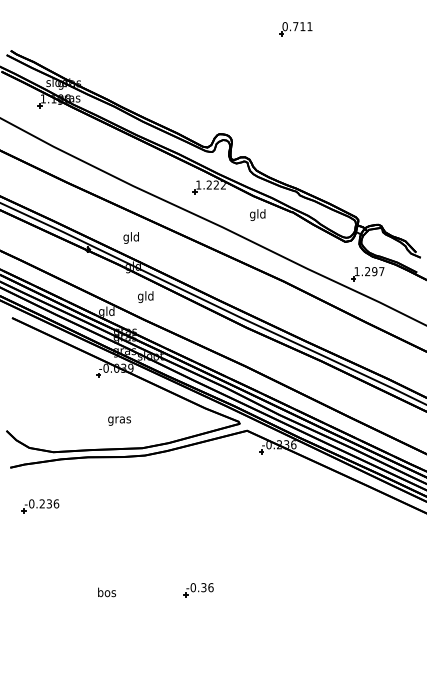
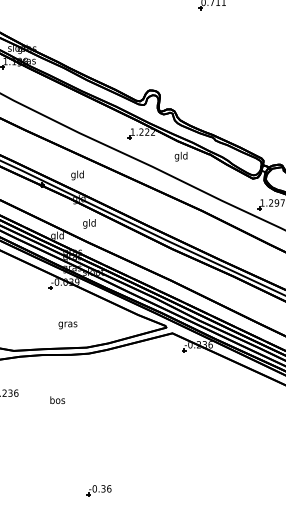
part: (198, 590) -> (99, 491), moved
text: (106, 592) -> (57, 400), moved

